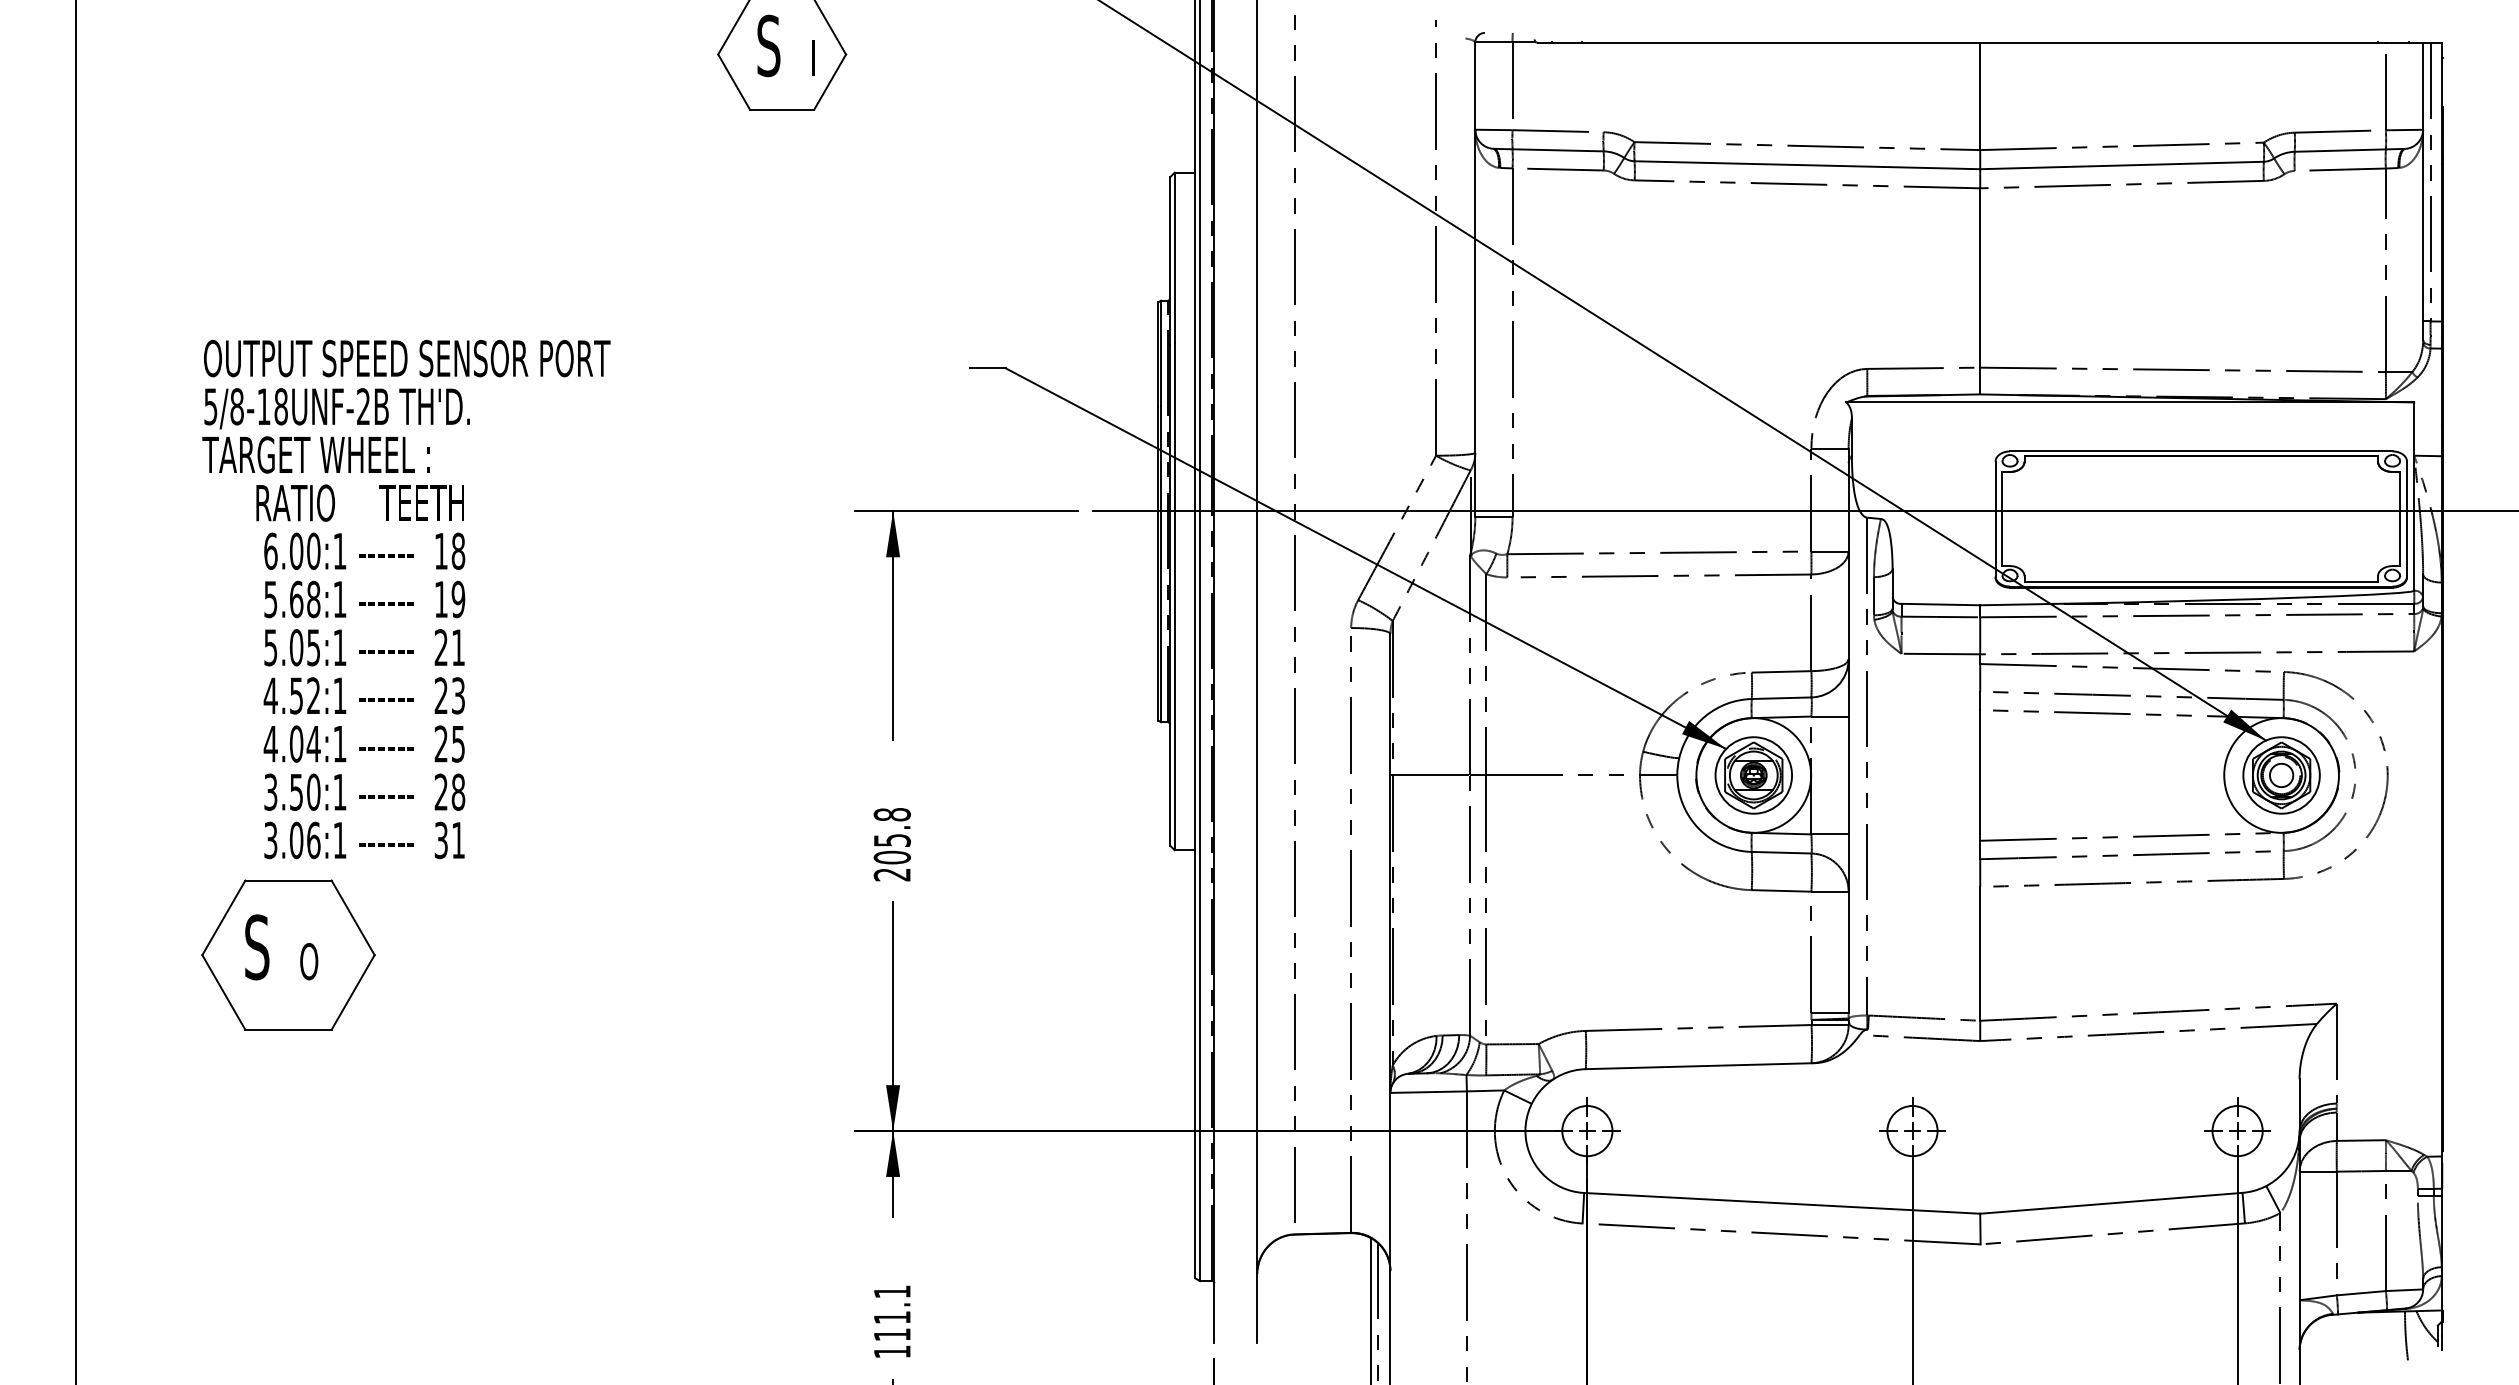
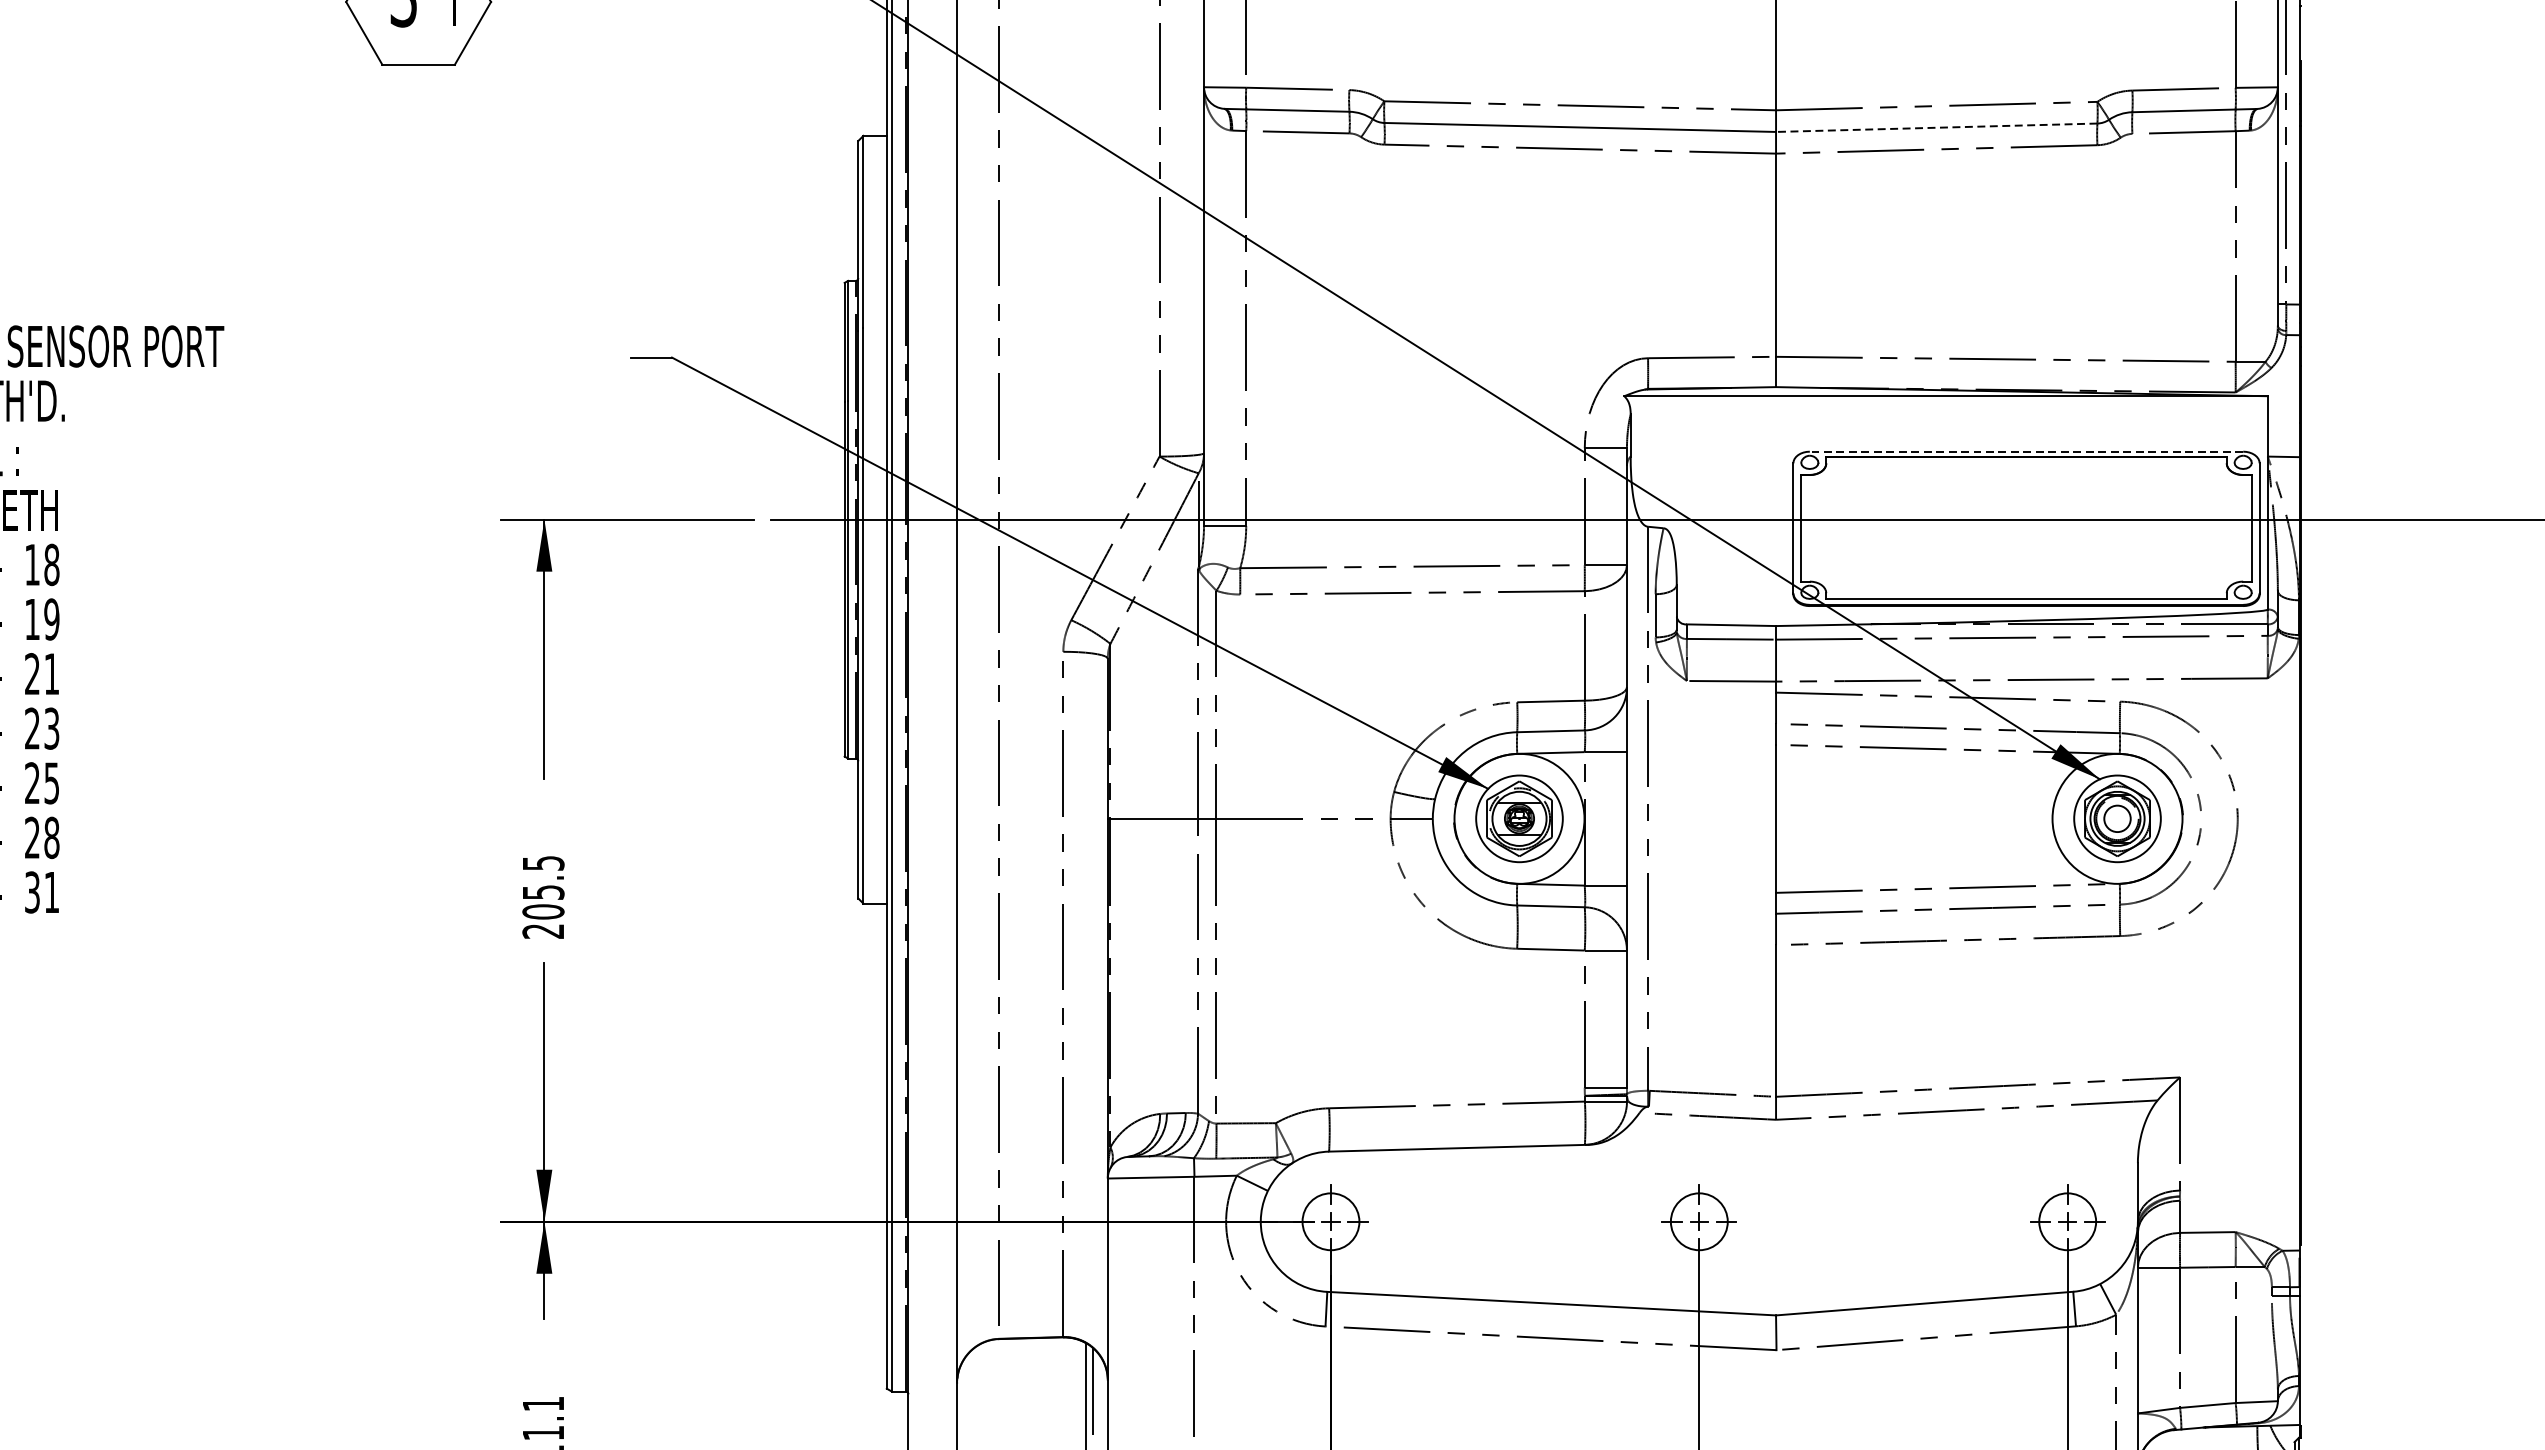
line: (2122, 165) -> (1937, 127), solid -> dashed
line: (2200, 451) -> (2025, 451), solid -> dashed
text: (891, 814) -> (542, 863), 205.8 -> 205.5

